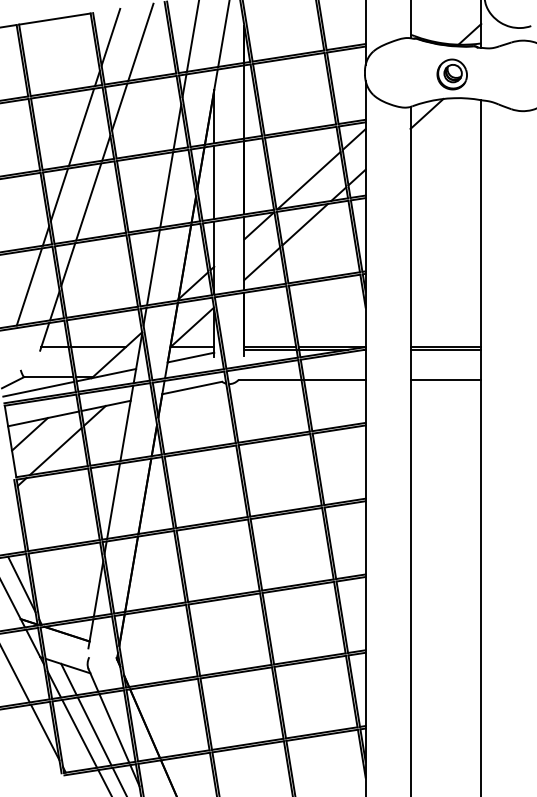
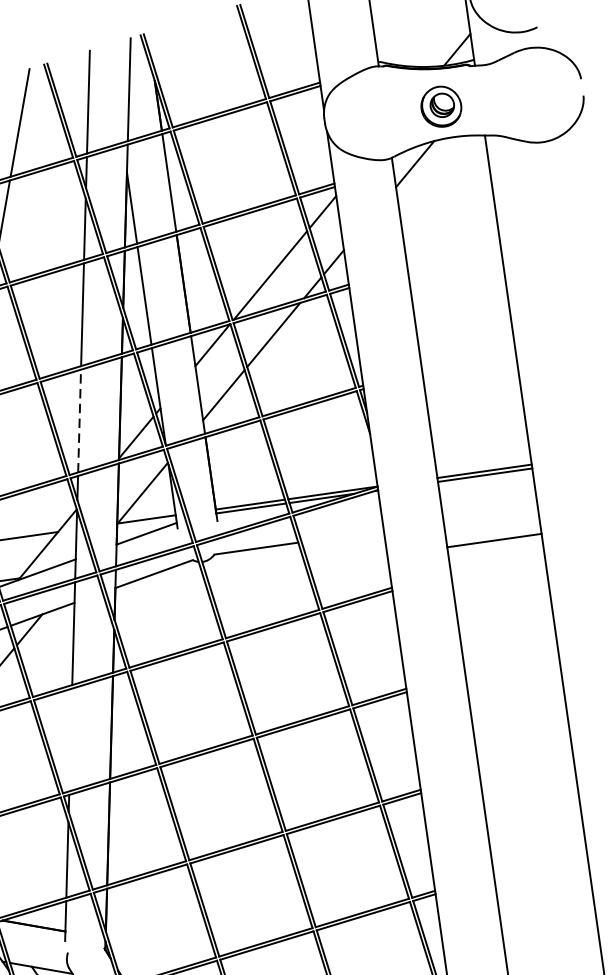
line: (153, 267) -> (79, 420), solid -> dashed
line: (334, 379) -> (342, 535), removed
line: (445, 379) -> (493, 540), moved
line: (113, 500) -> (70, 739), removed

